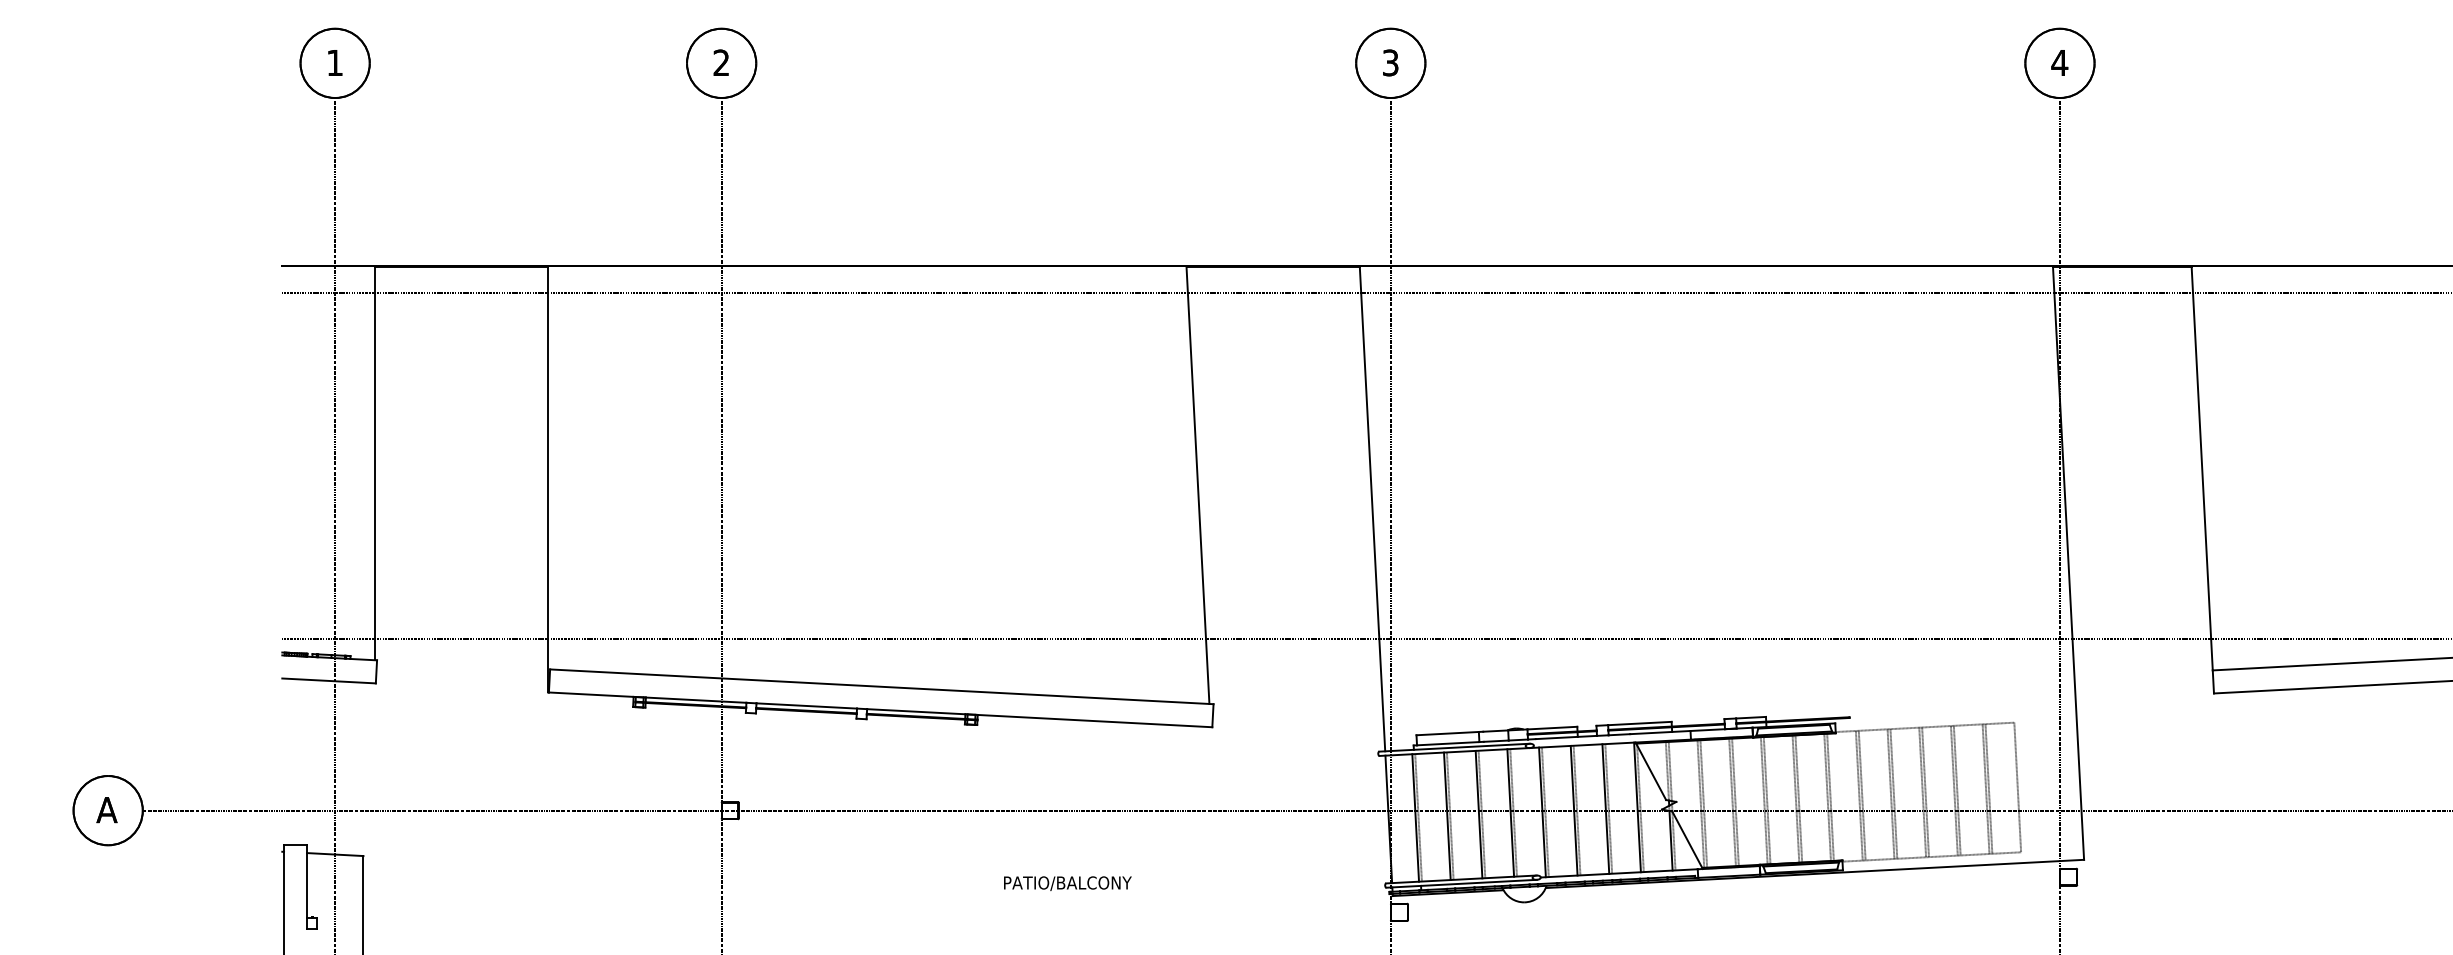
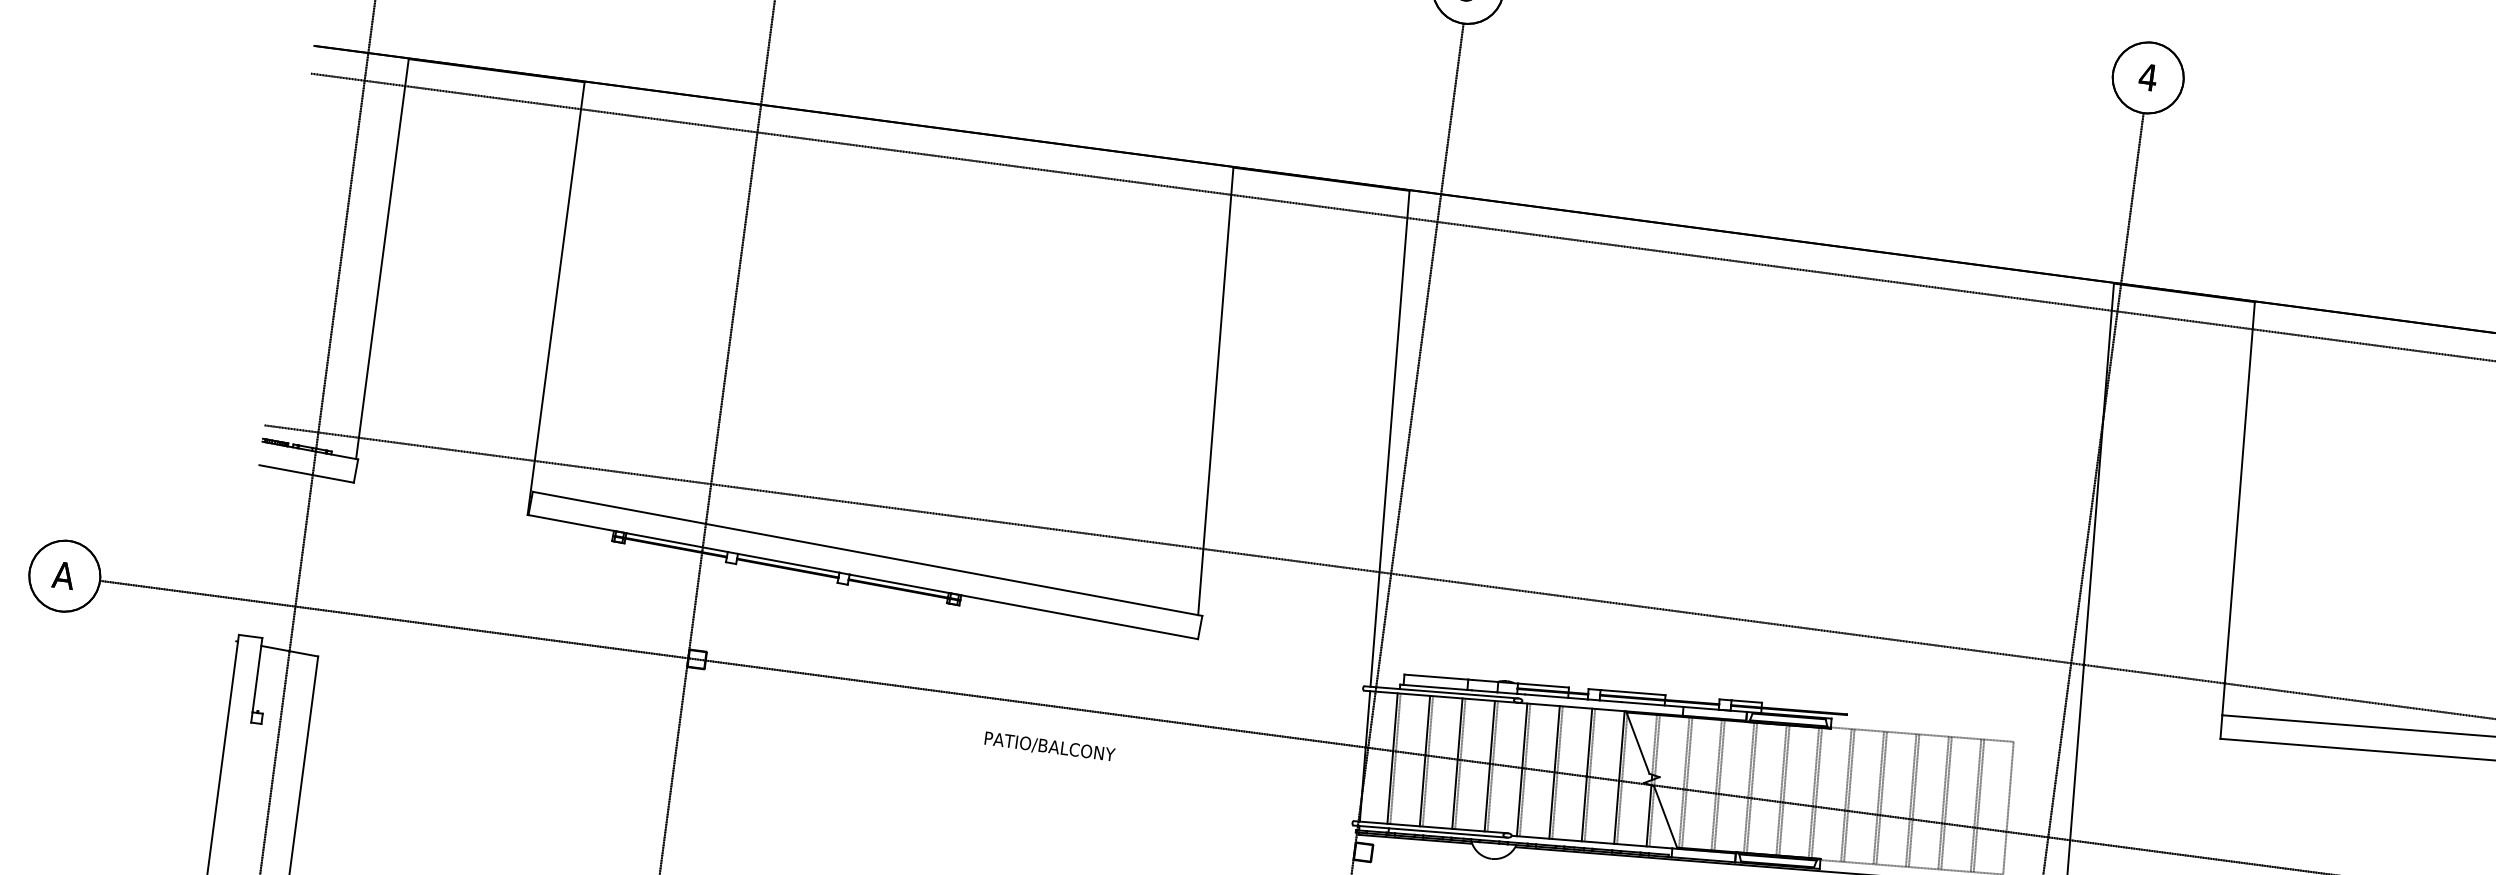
text: (1067, 883) -> (1049, 747), moved

